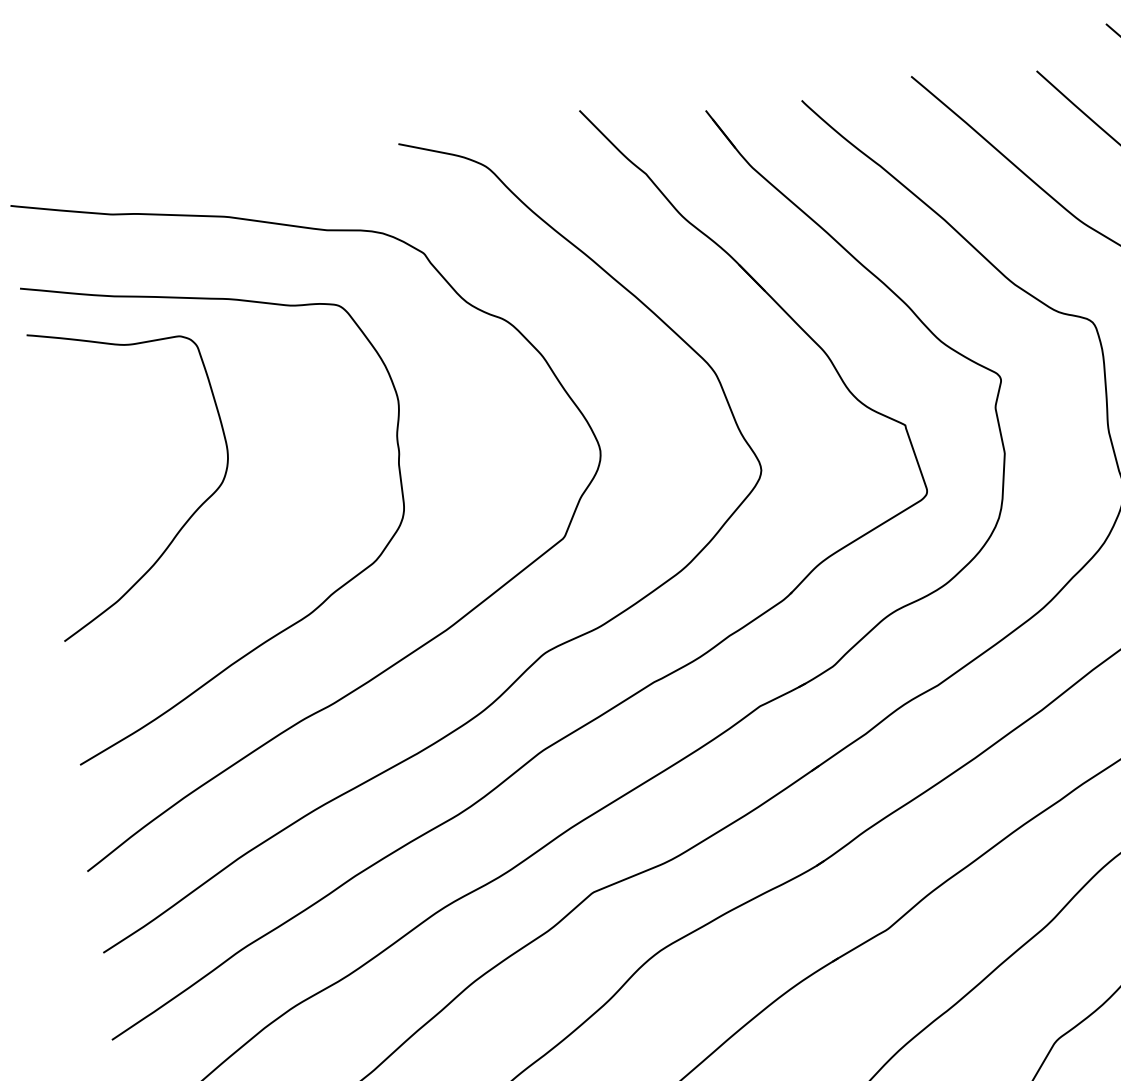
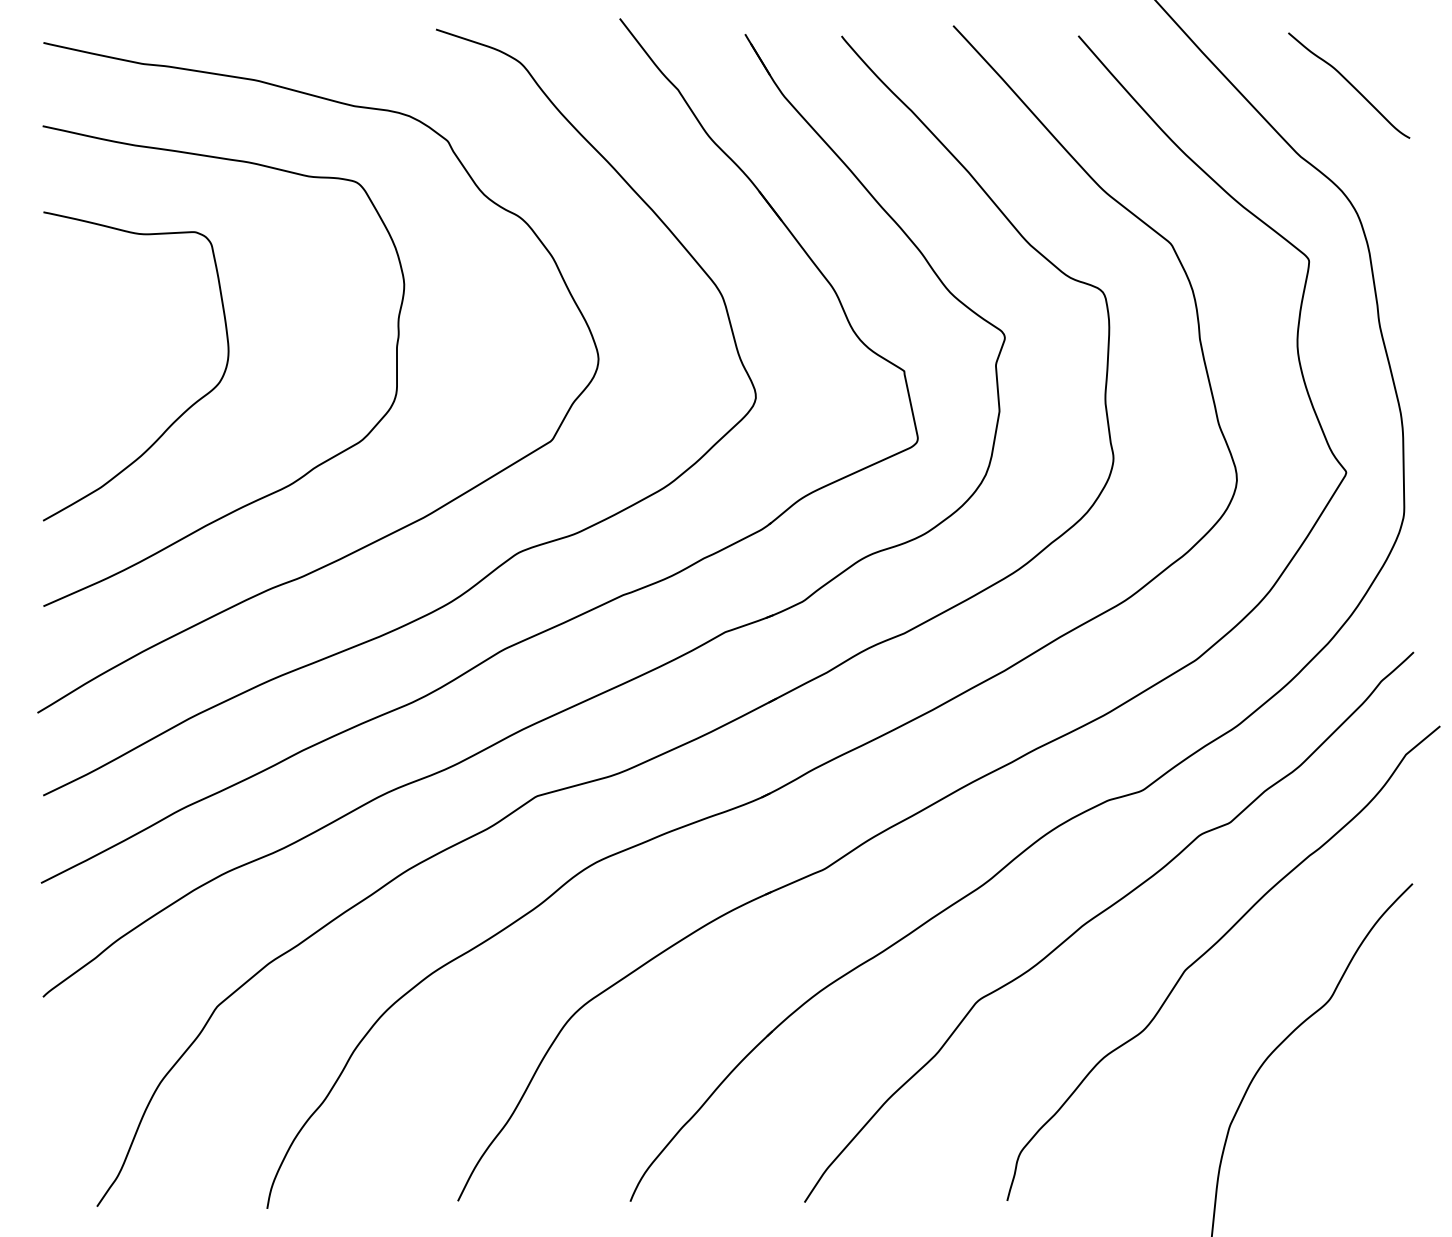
curve: (186, 520) -> (179, 415), moved

